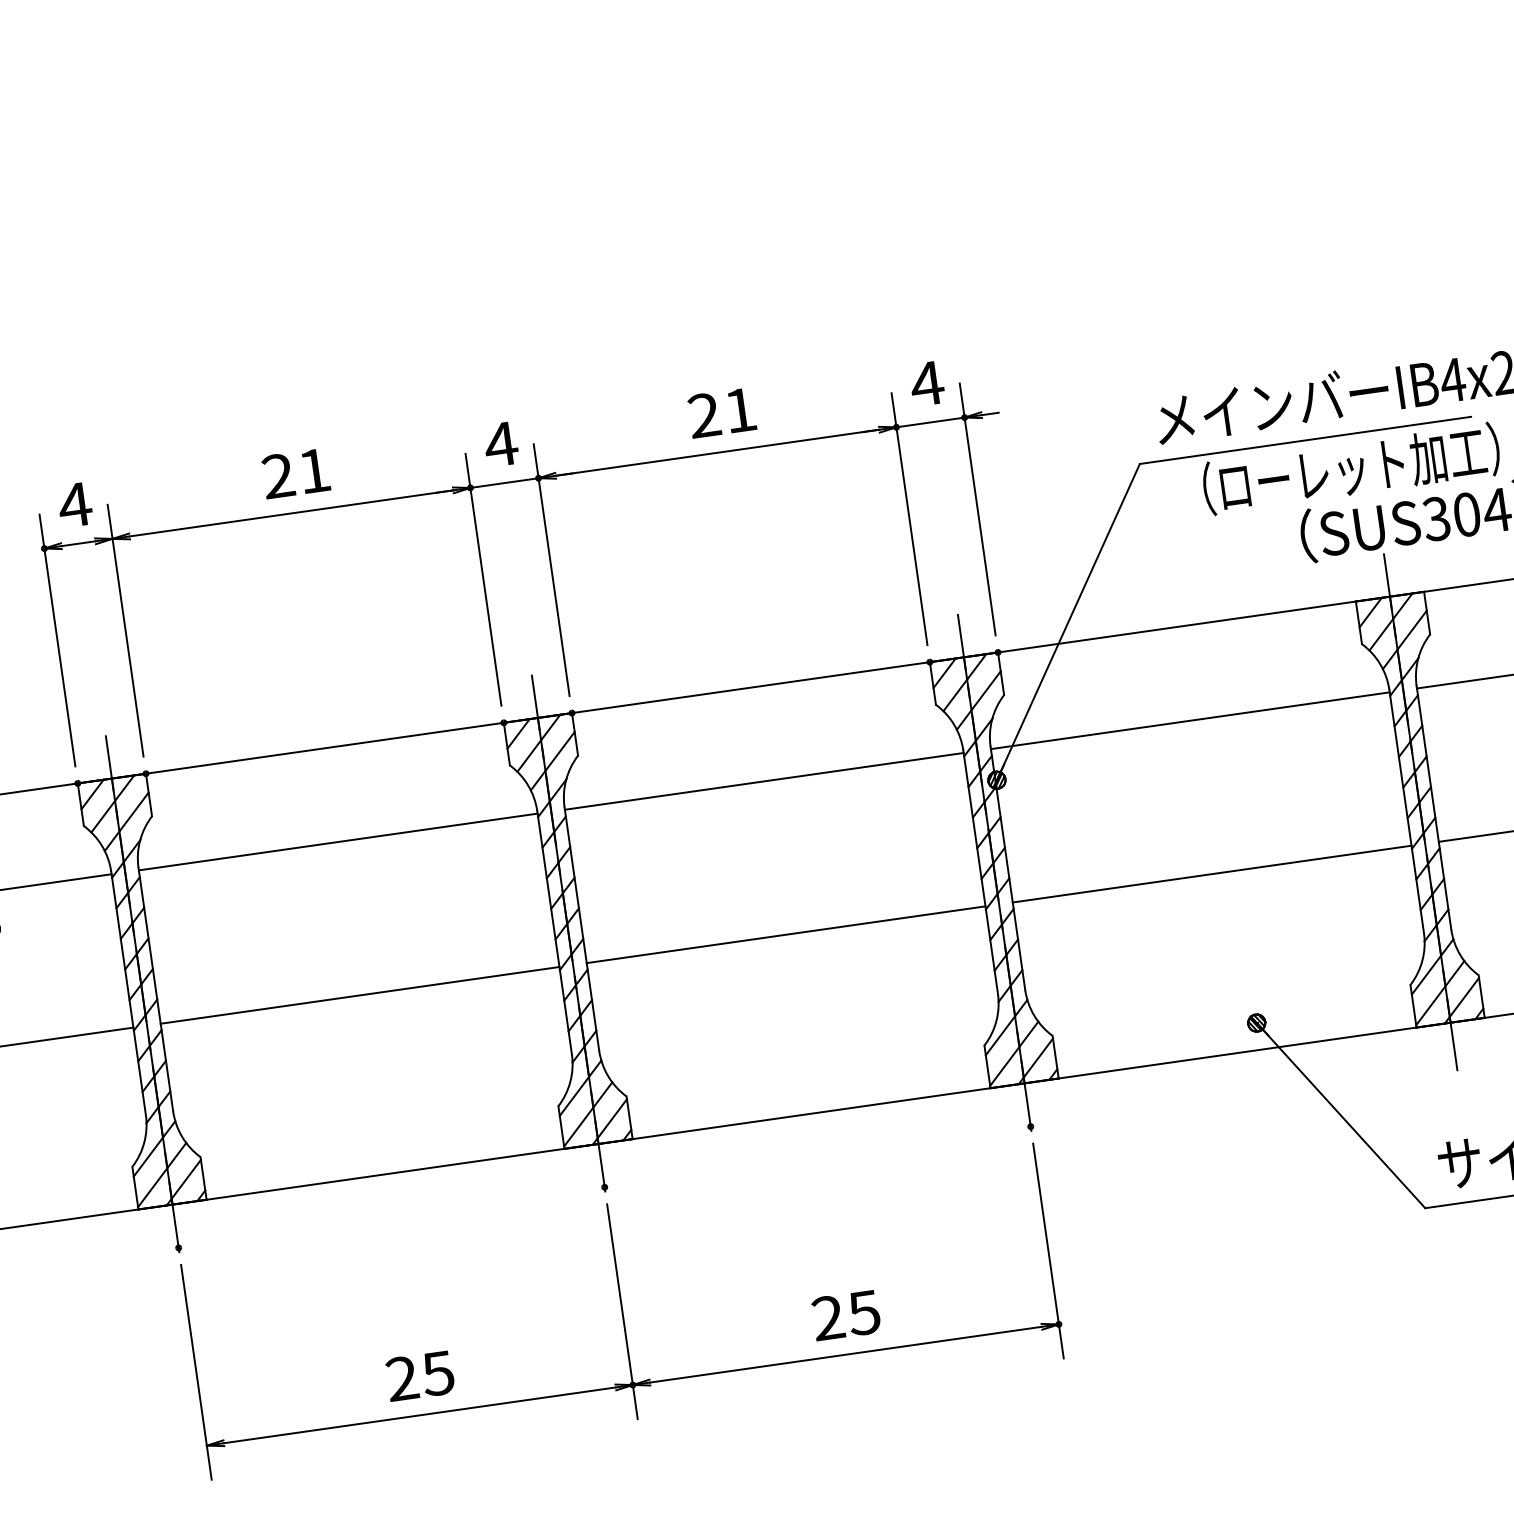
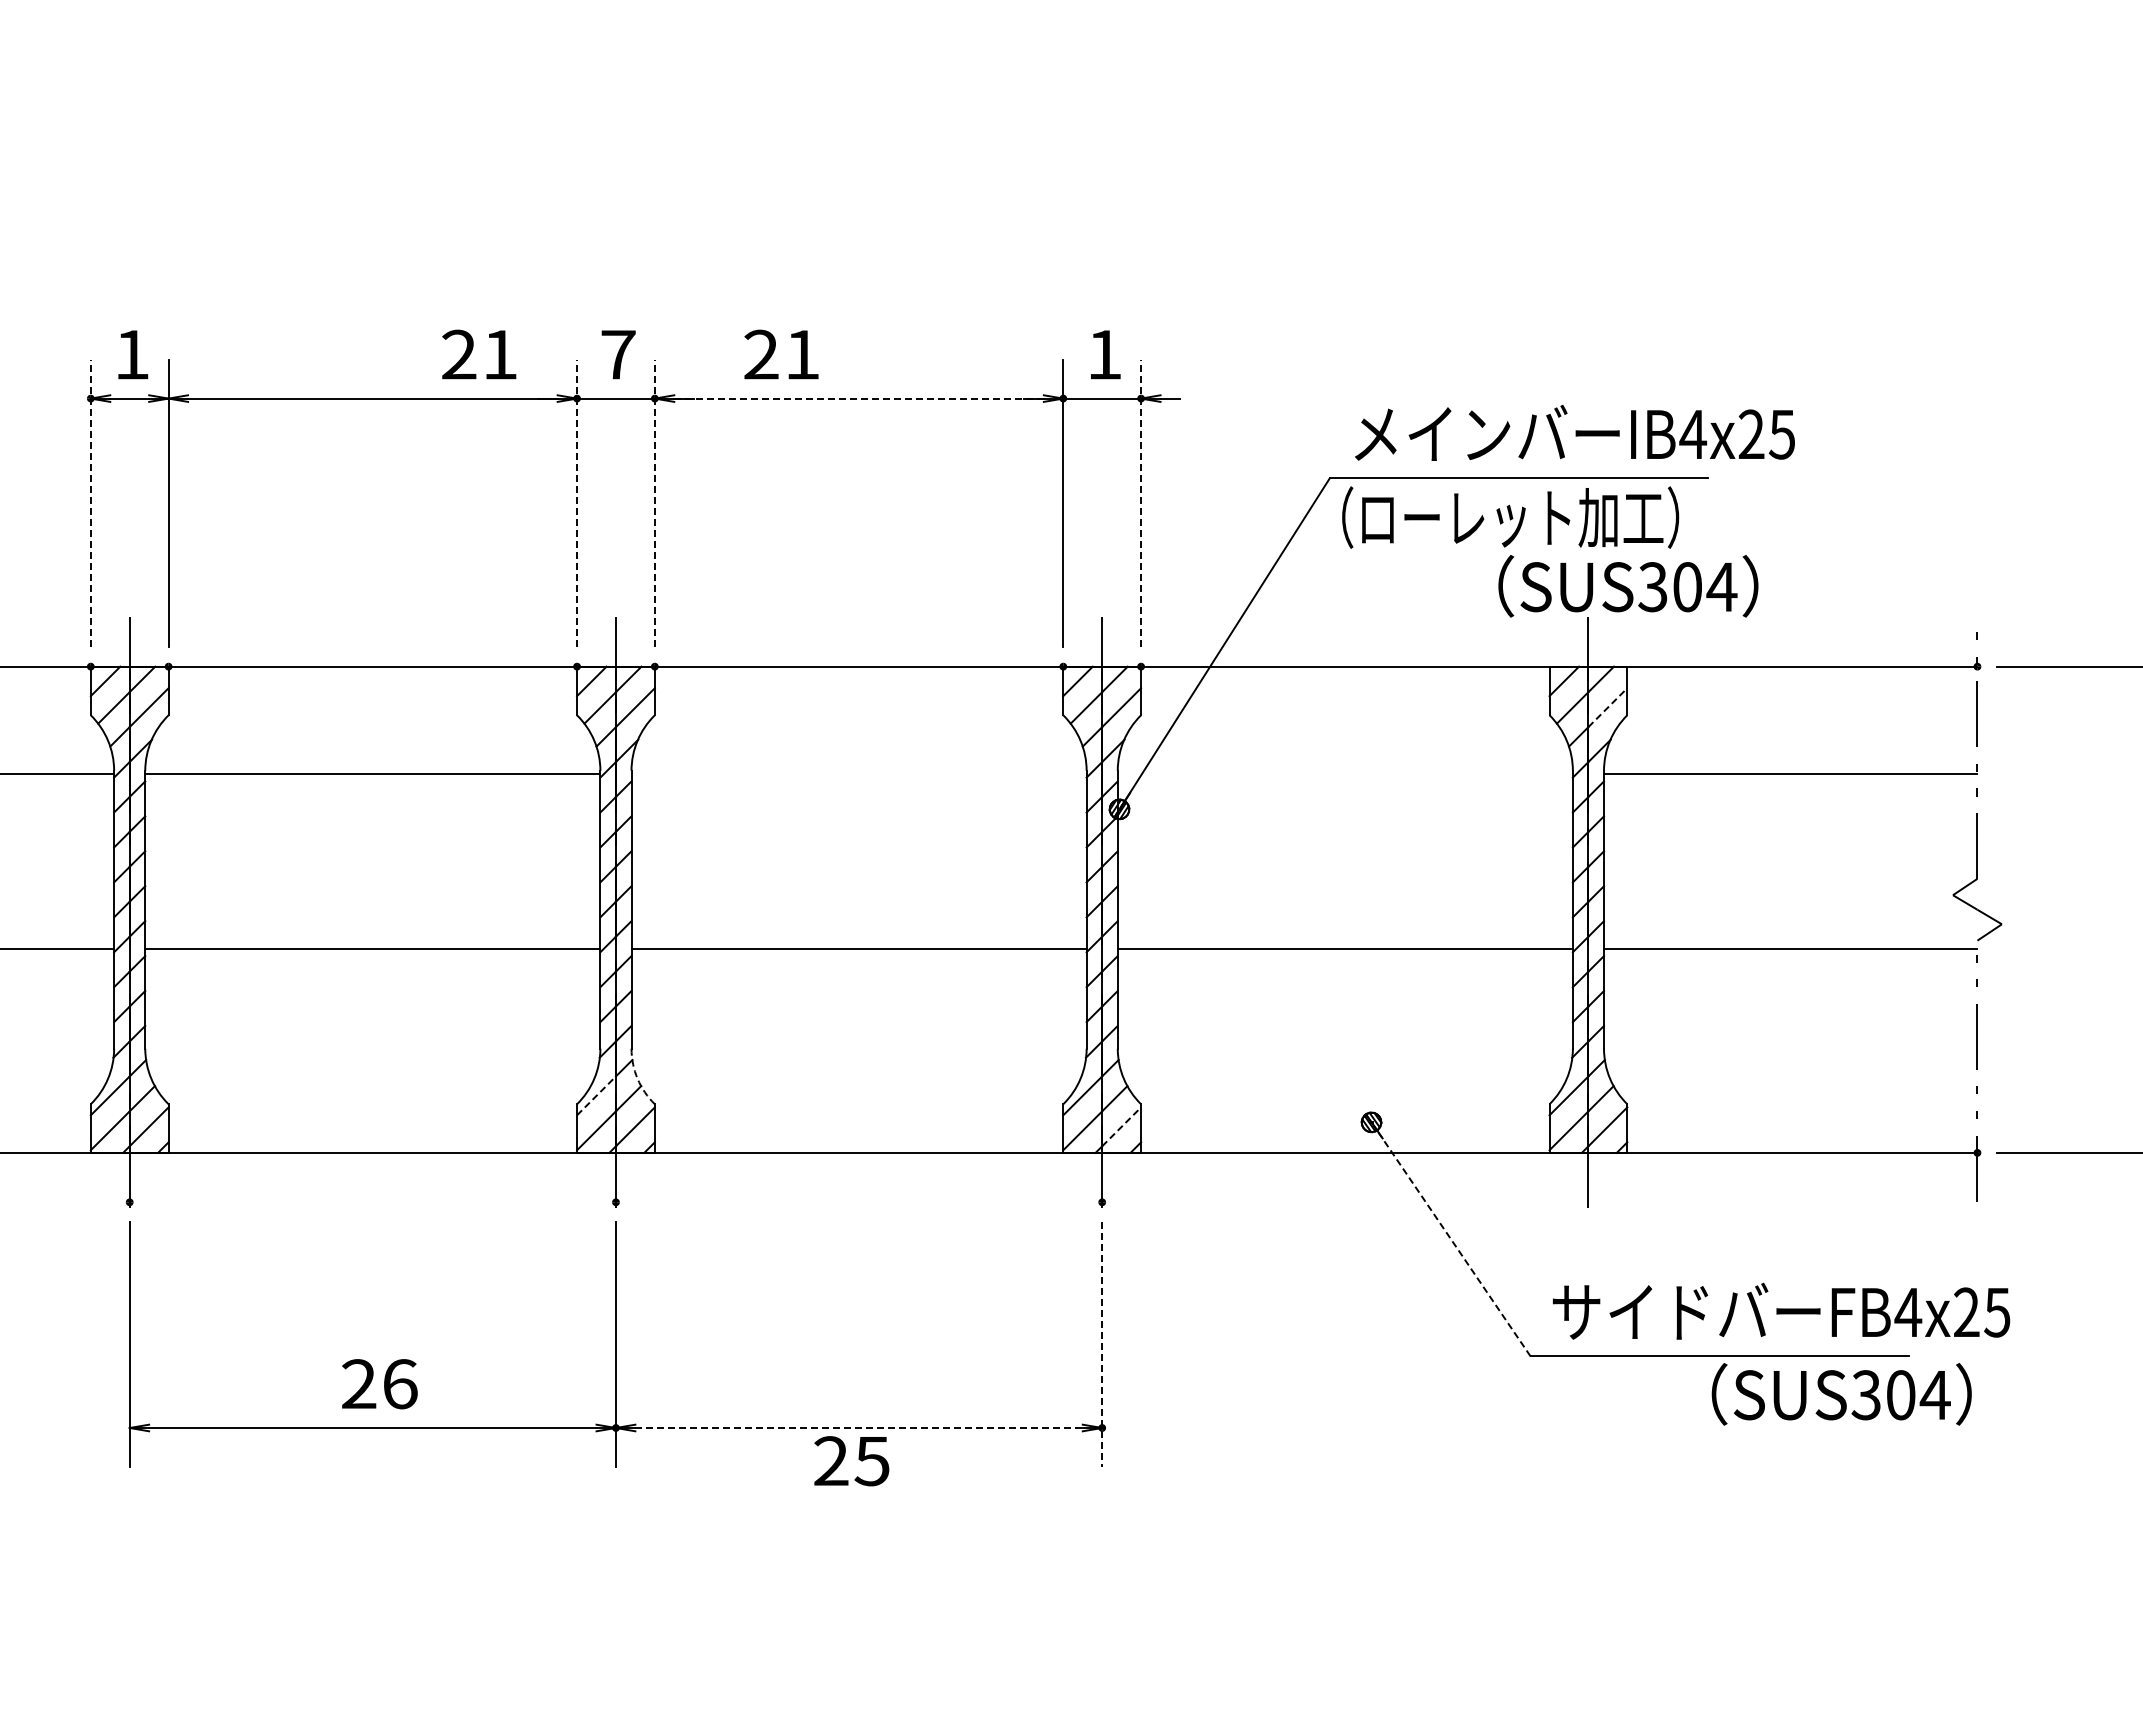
text: (927, 383) -> (1104, 354), 4 -> 1
text: (722, 412) -> (781, 354), moved
text: (500, 444) -> (617, 354), 4 -> 7
line: (717, 452) -> (859, 398), solid -> dashed
text: (1351, 468) -> (1510, 517), moved
text: (296, 473) -> (479, 354), moved
text: (74, 504) -> (131, 354), 4 -> 1
line: (978, 509) -> (1141, 503), solid -> dashed
line: (551, 570) -> (654, 503), solid -> dashed
line: (483, 579) -> (577, 503), solid -> dashed
line: (1411, 630) -> (1607, 707), solid -> dashed
line: (57, 640) -> (90, 503), solid -> dashed
line: (1189, 720) -> (1344, 773), removed
line: (763, 781) -> (858, 773), removed
line: (1038, 1057) -> (1121, 1126), solid -> dashed
arc: (608, 1076) -> (637, 1078), solid -> dashed
line: (574, 1096) -> (596, 1095), solid -> dashed
line: (1341, 1116) -> (1451, 1240), solid -> dashed
line: (1048, 1251) -> (1102, 1344), solid -> dashed
text: (846, 1315) -> (851, 1461), moved
line: (846, 1355) -> (859, 1428), solid -> dashed
text: (437, 1373) -> (399, 1384), 25 -> 26

